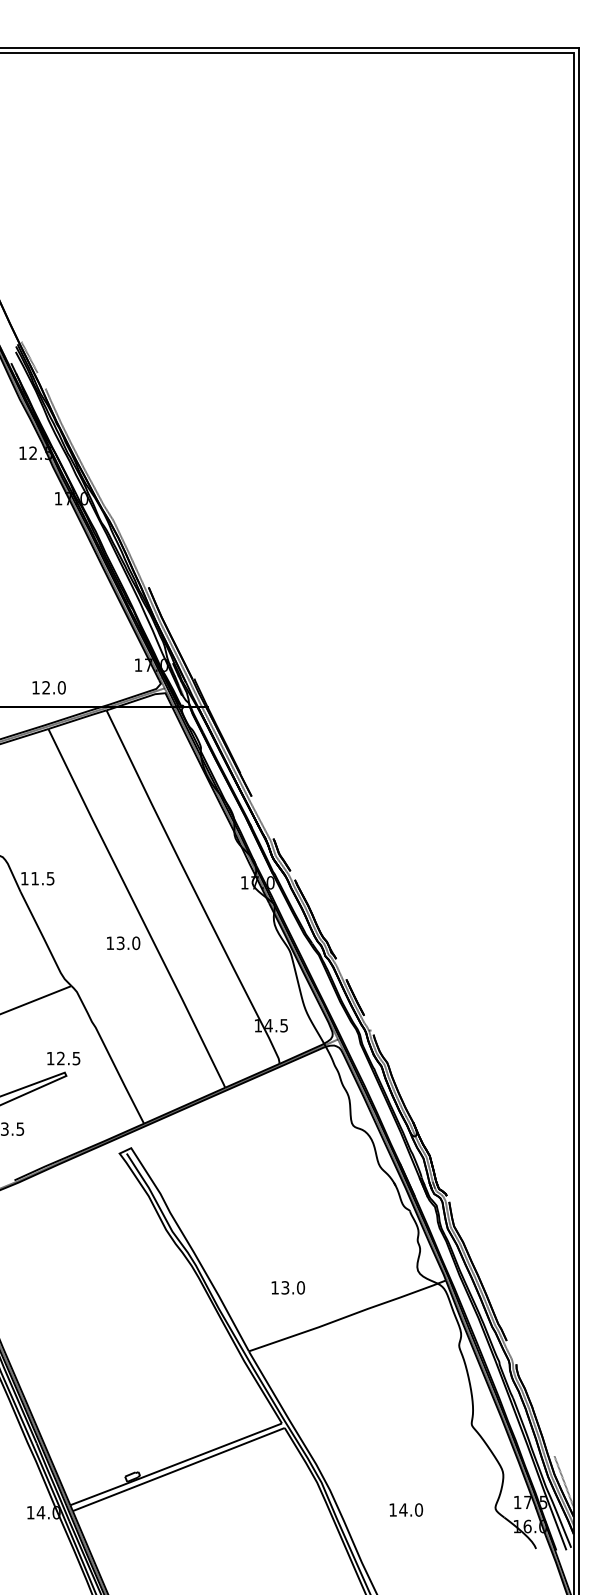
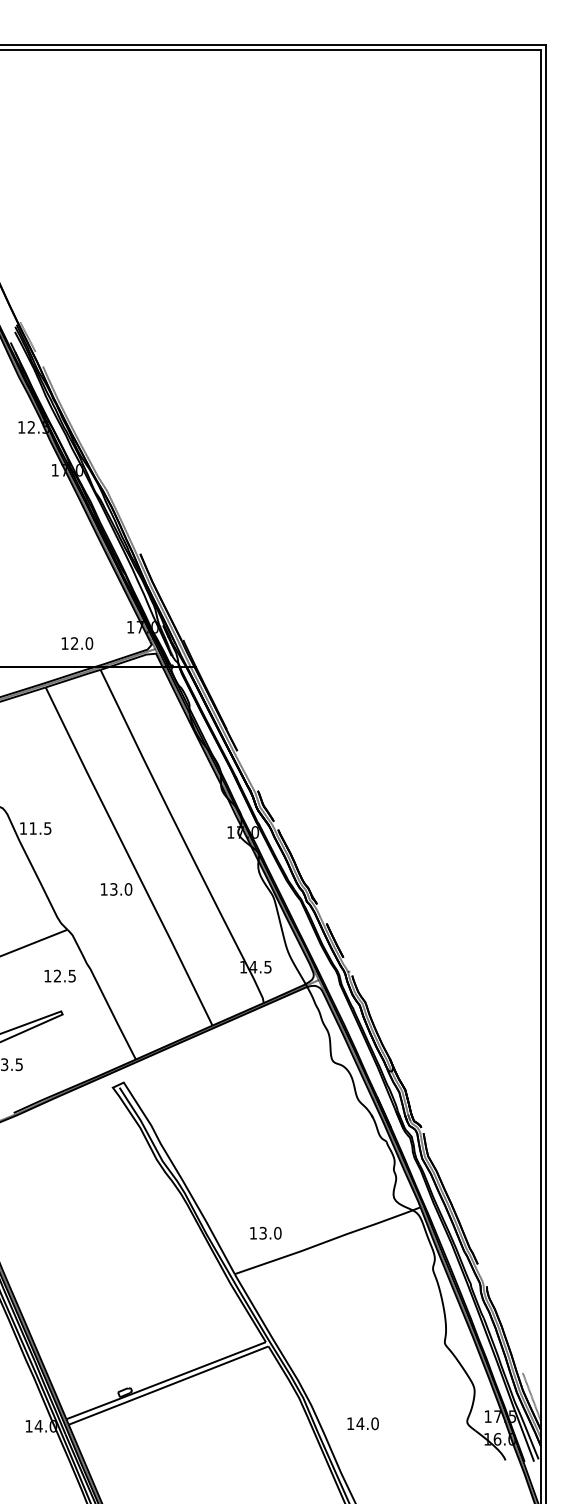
text: (49, 687) -> (77, 643), moved
text: (63, 1057) -> (59, 975), moved
text: (287, 1287) -> (265, 1232), moved
text: (405, 1509) -> (362, 1423), moved

